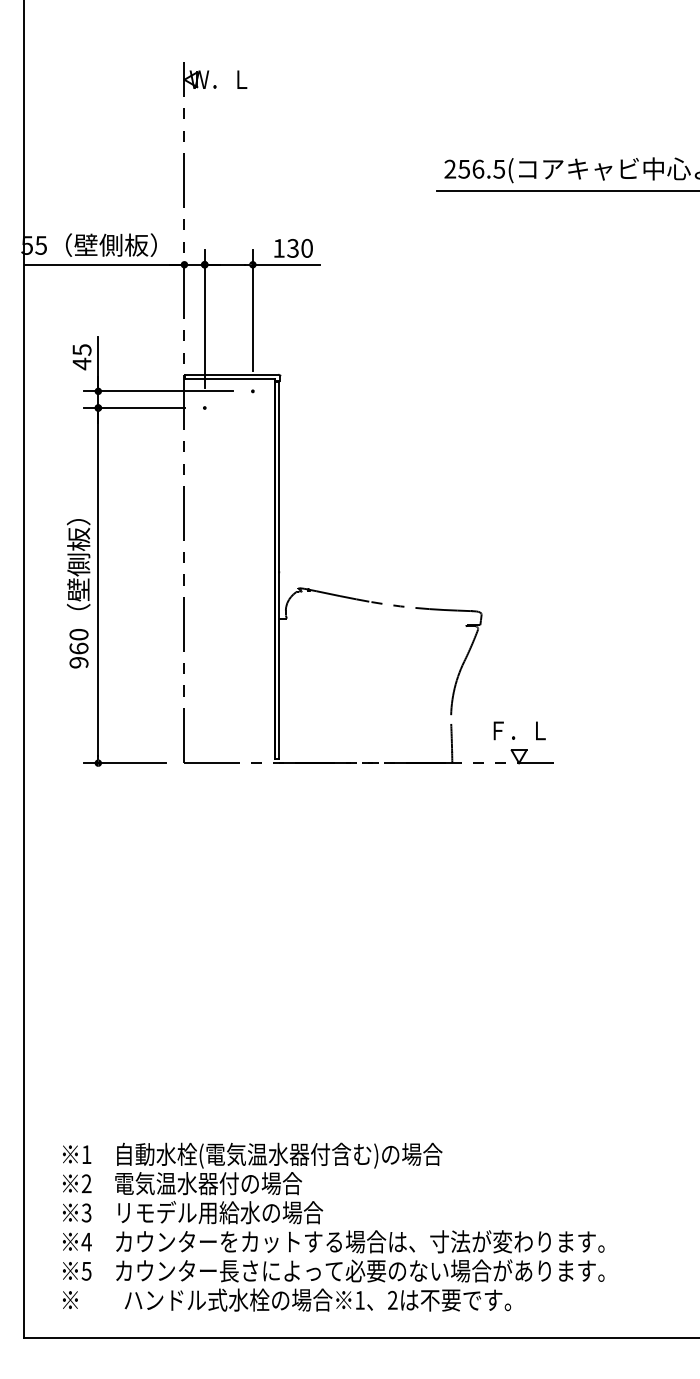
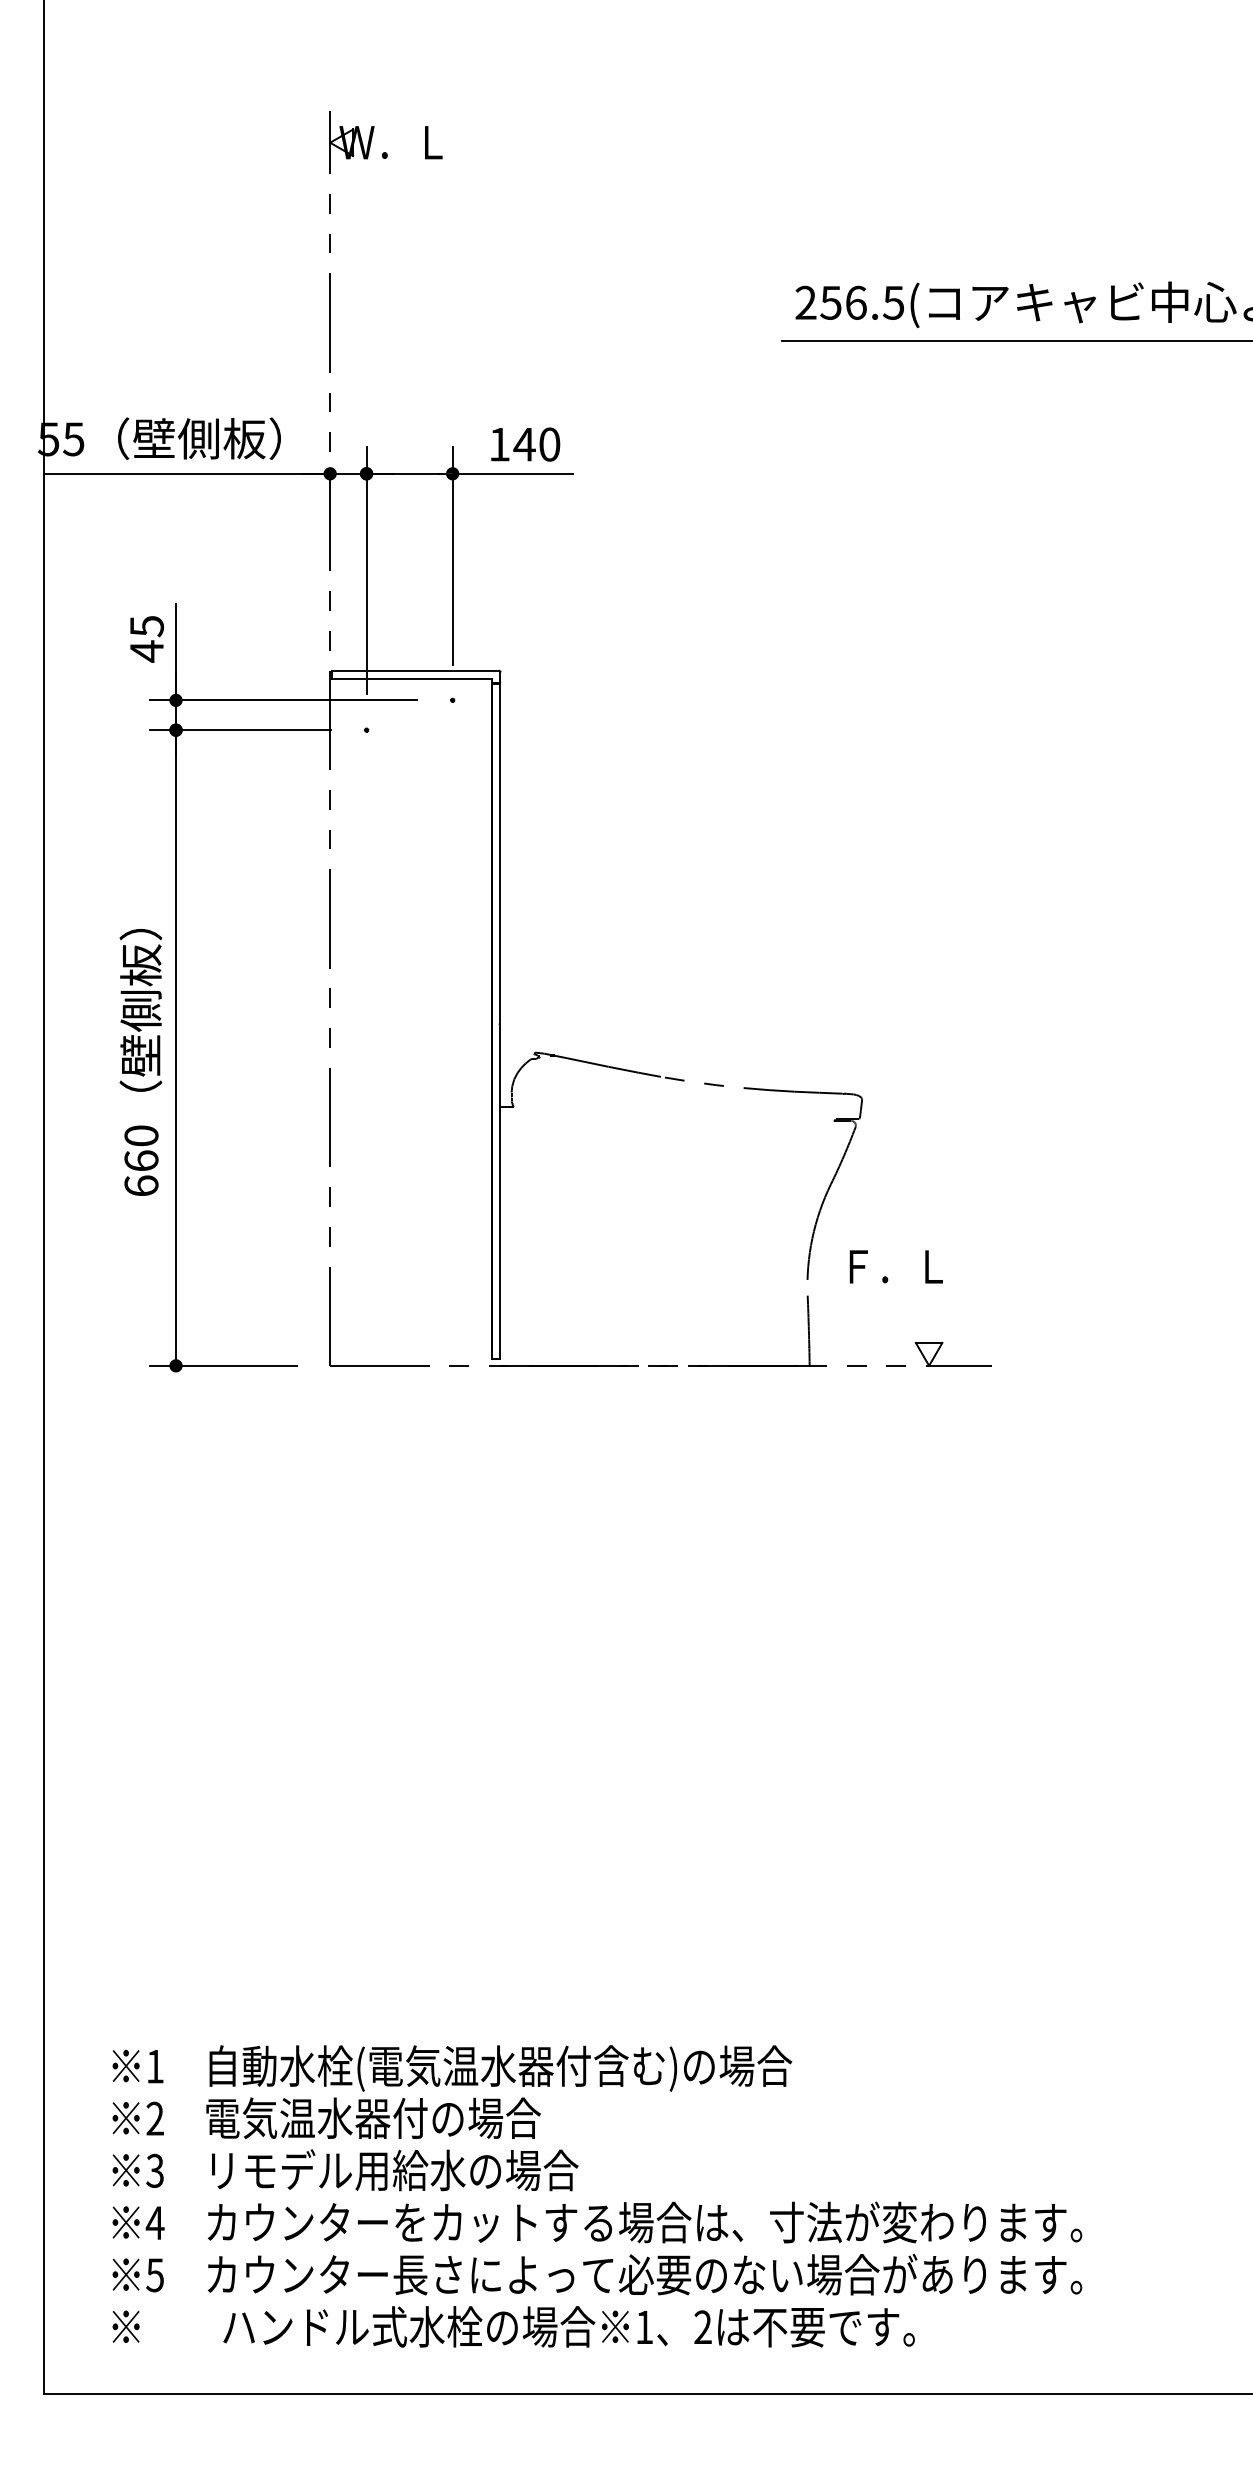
text: (292, 247) -> (523, 442), 130 -> 140
text: (78, 662) -> (140, 1185), 960 -> 660
text: (519, 730) -> (895, 1266), moved

